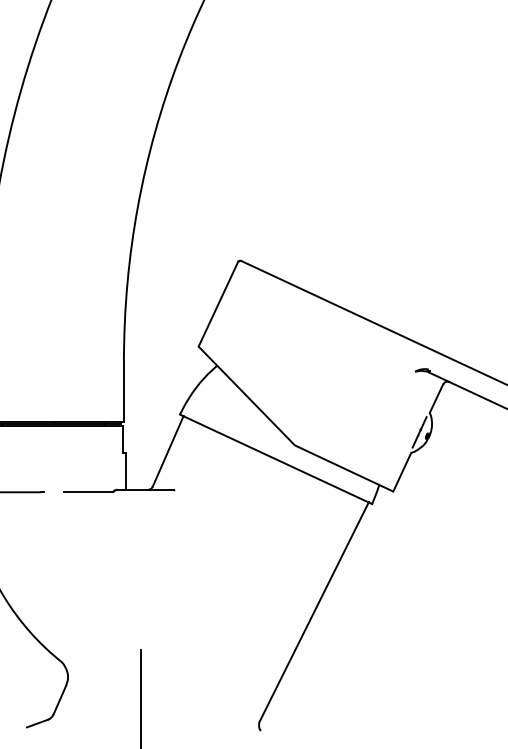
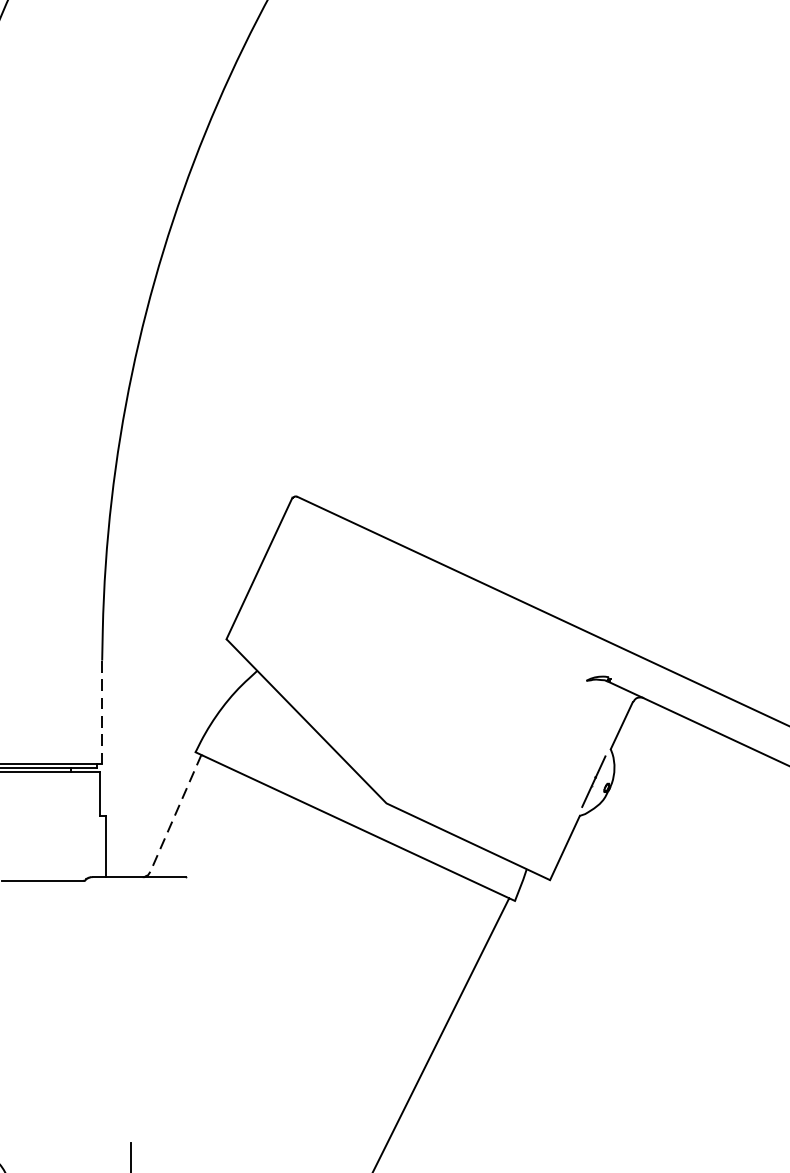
line: (123, 390) -> (101, 712), solid -> dashed
line: (168, 451) -> (176, 813), solid -> dashed

